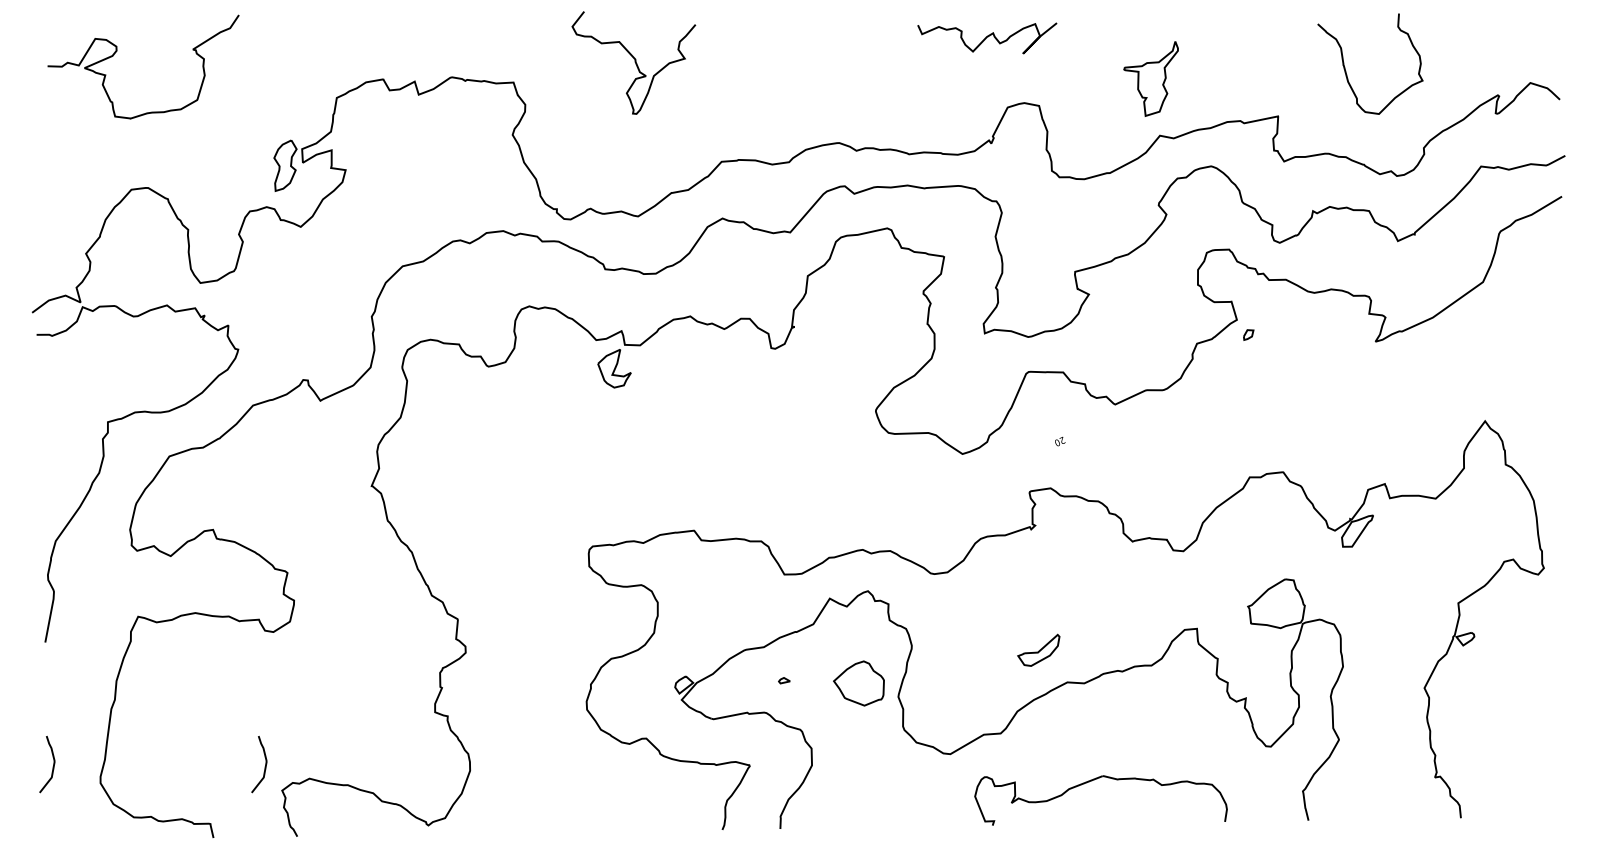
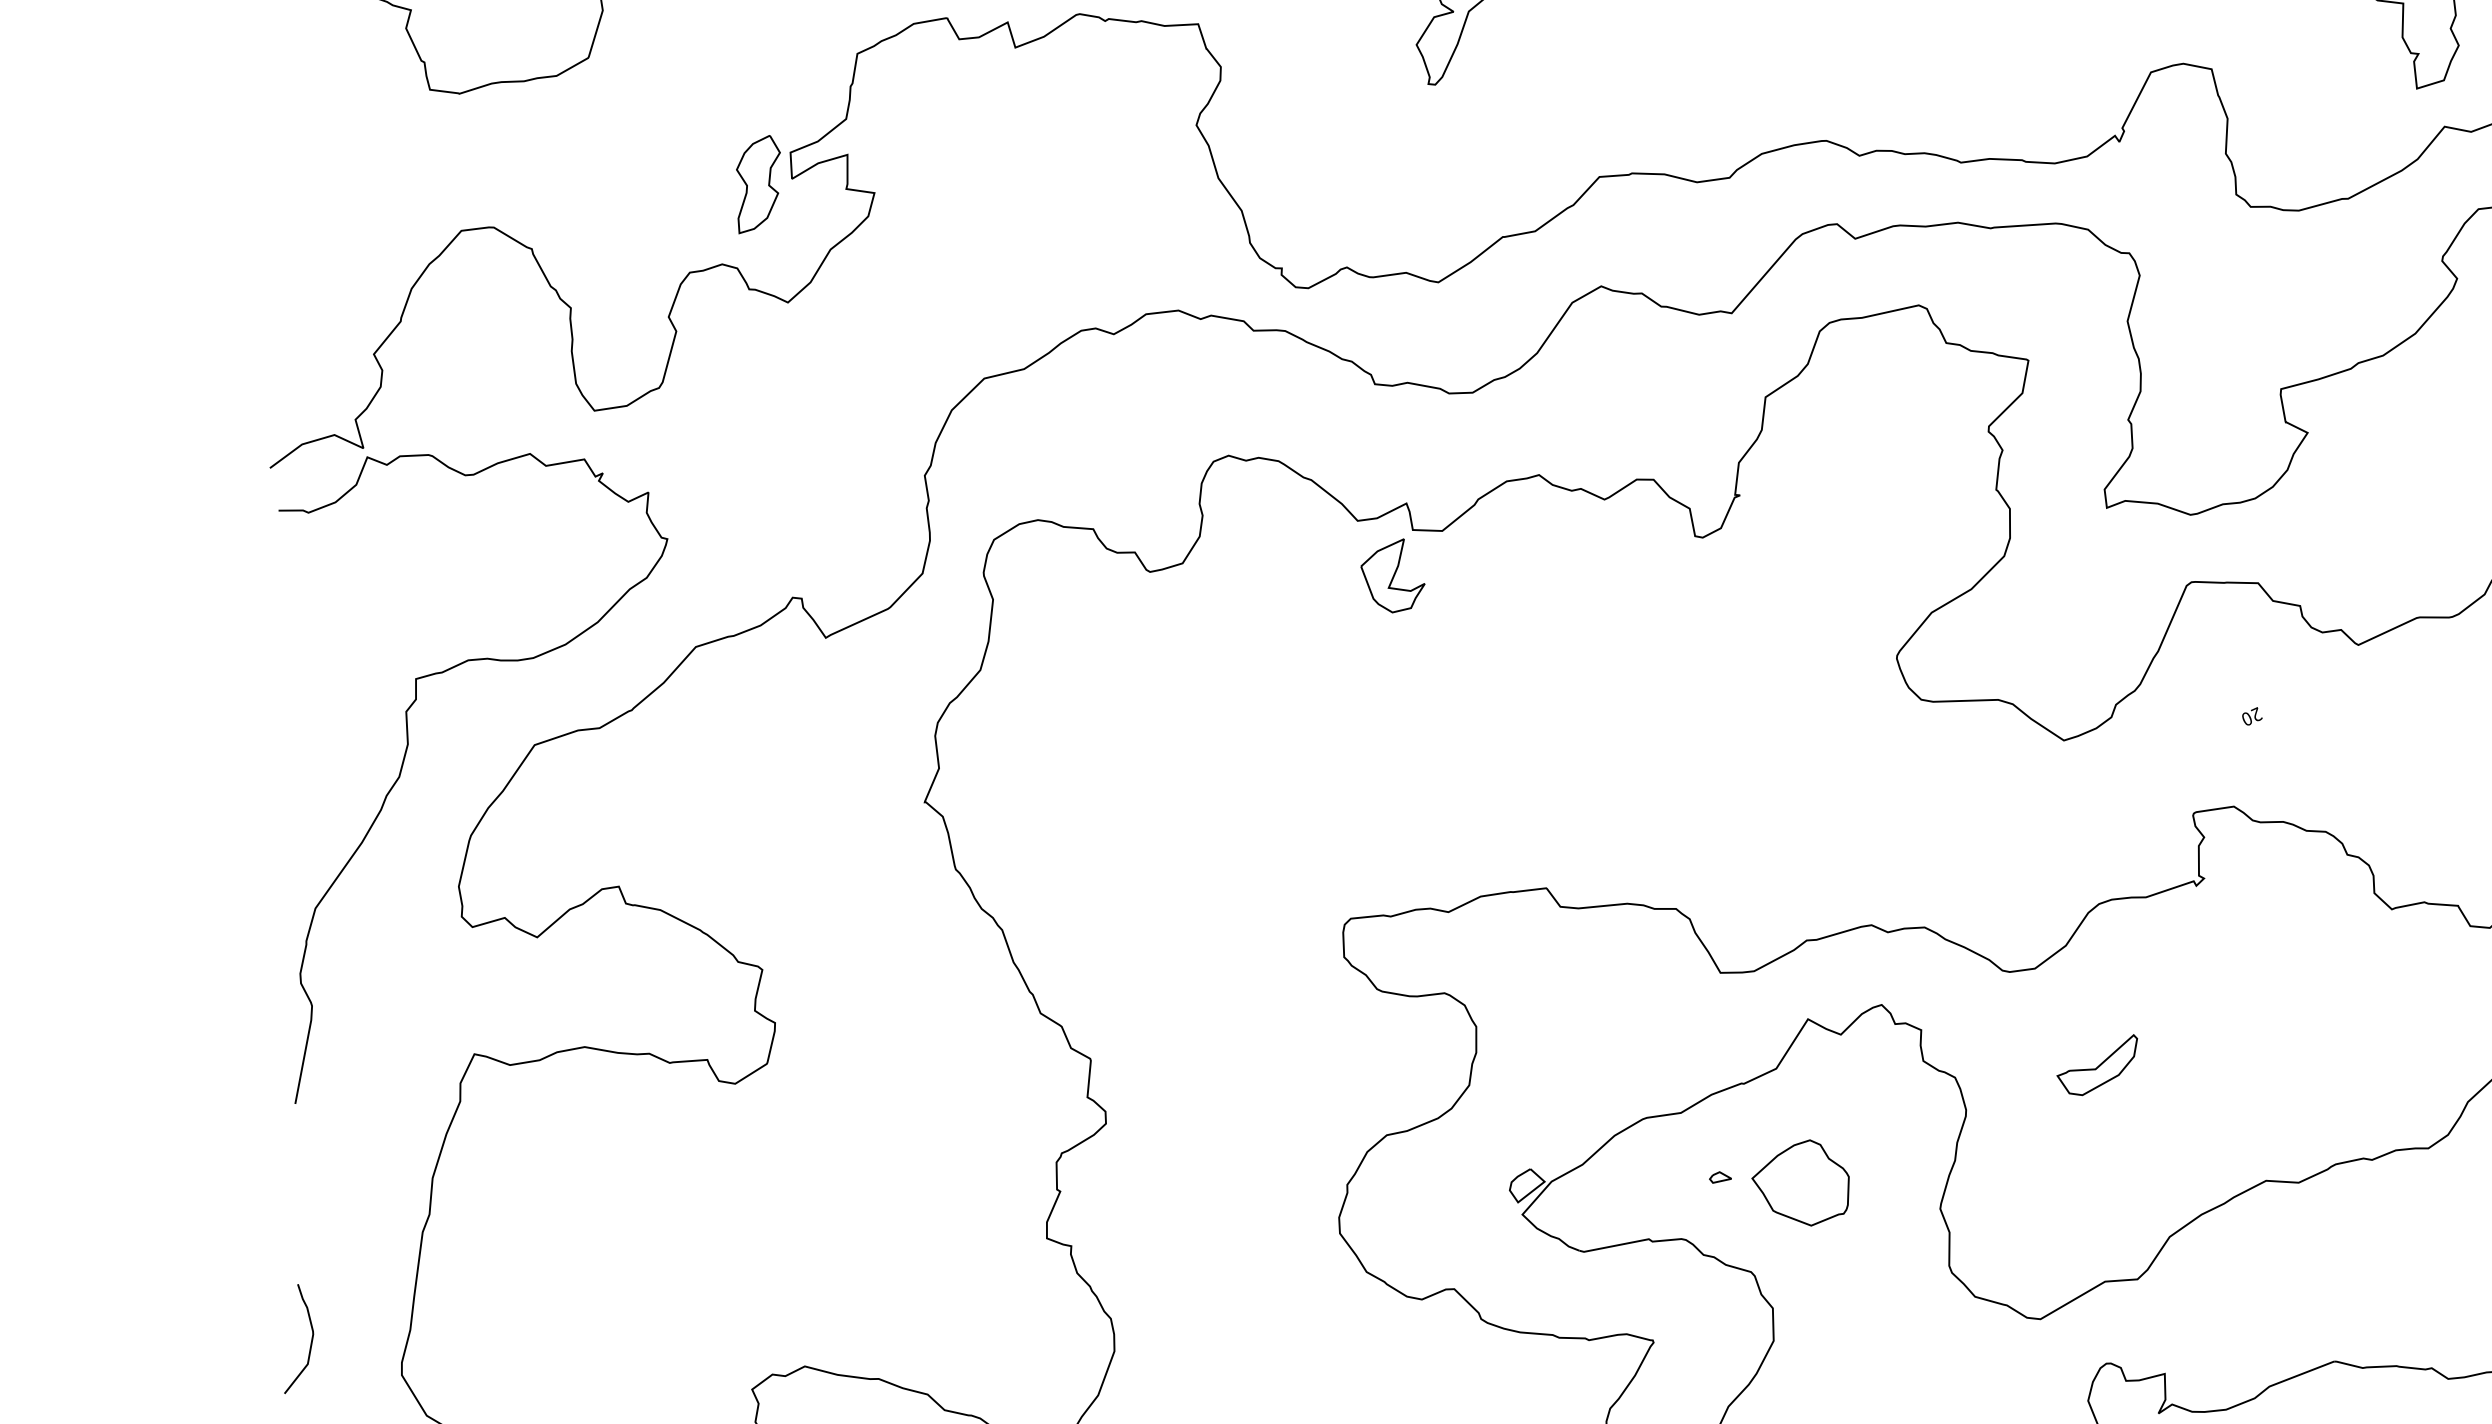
part: (1038, 649) -> (2096, 1063), moved
part: (858, 683) -> (1799, 1182), moved
curve: (264, 766) -> (717, 1342), removed

